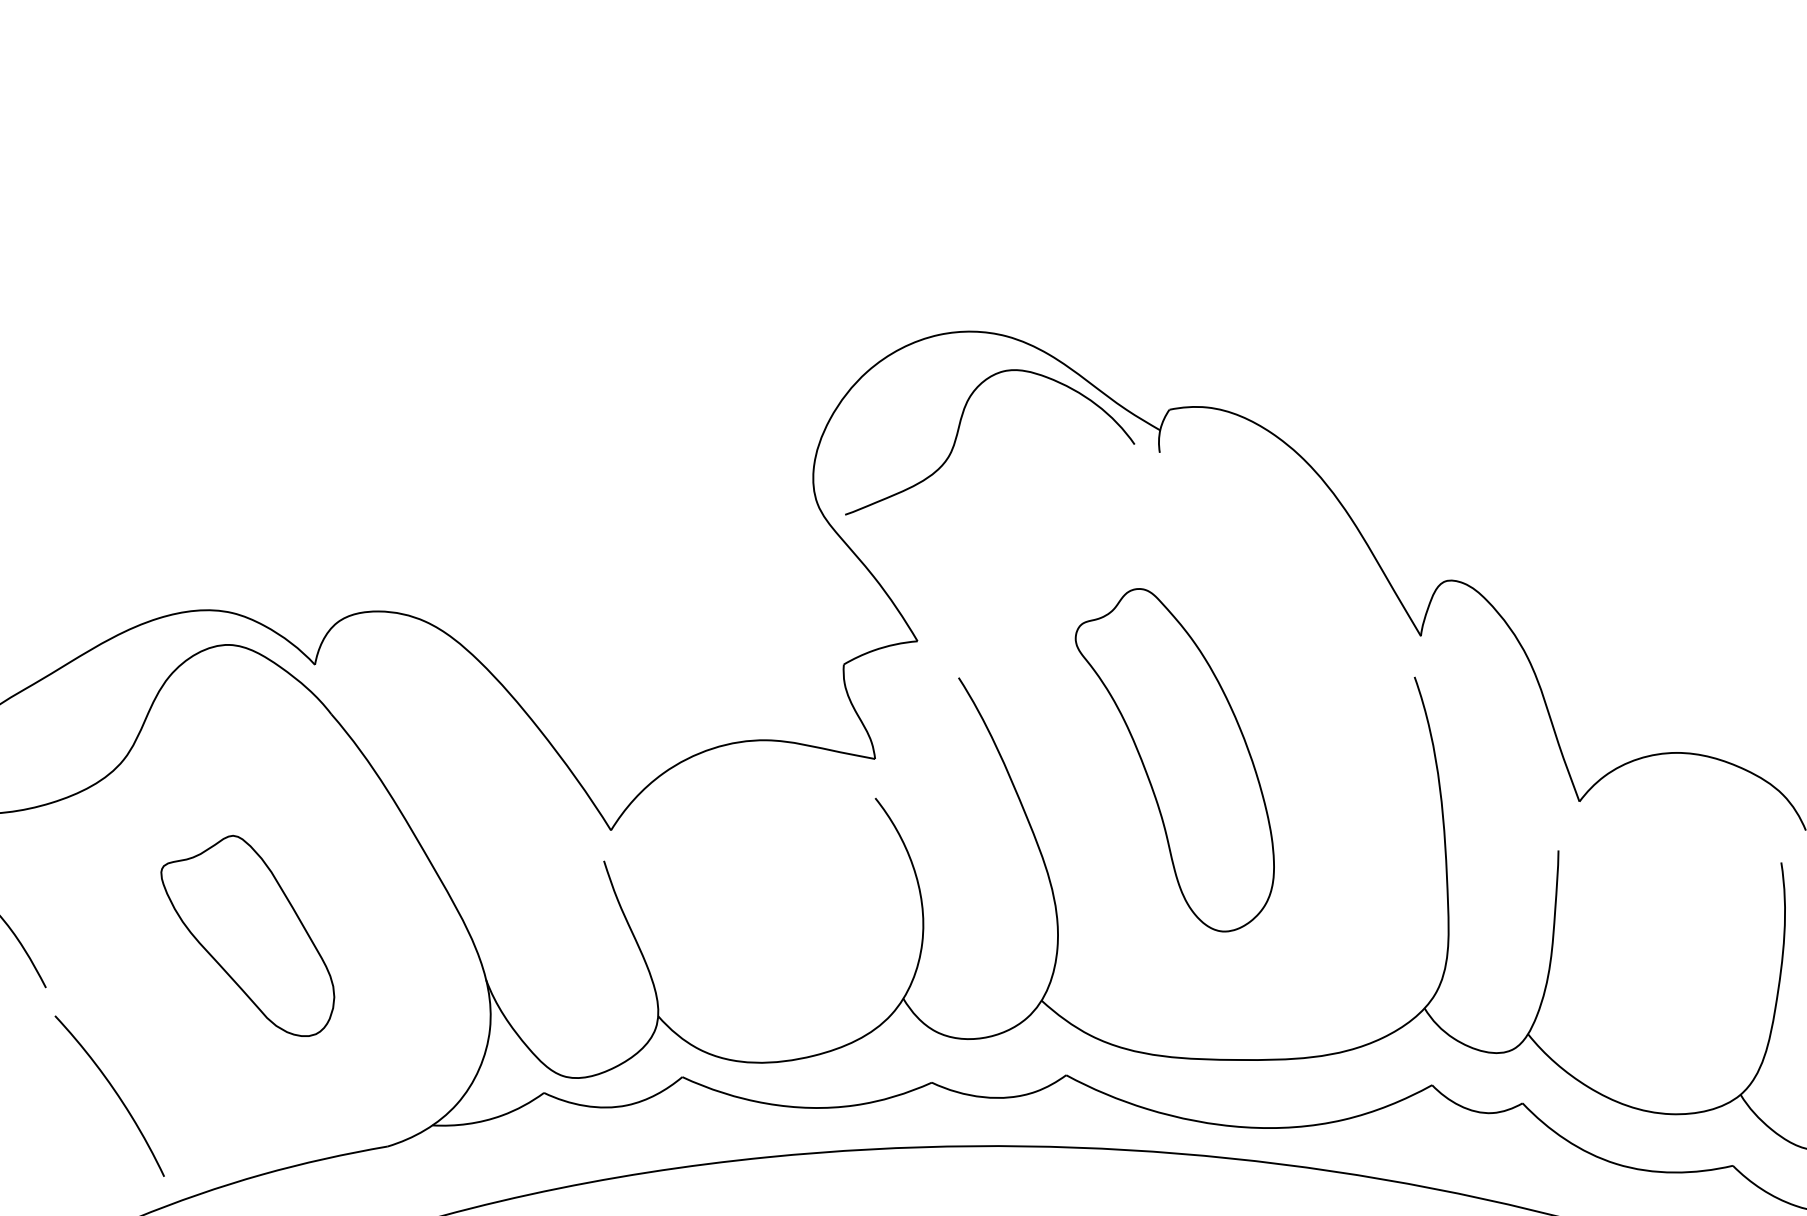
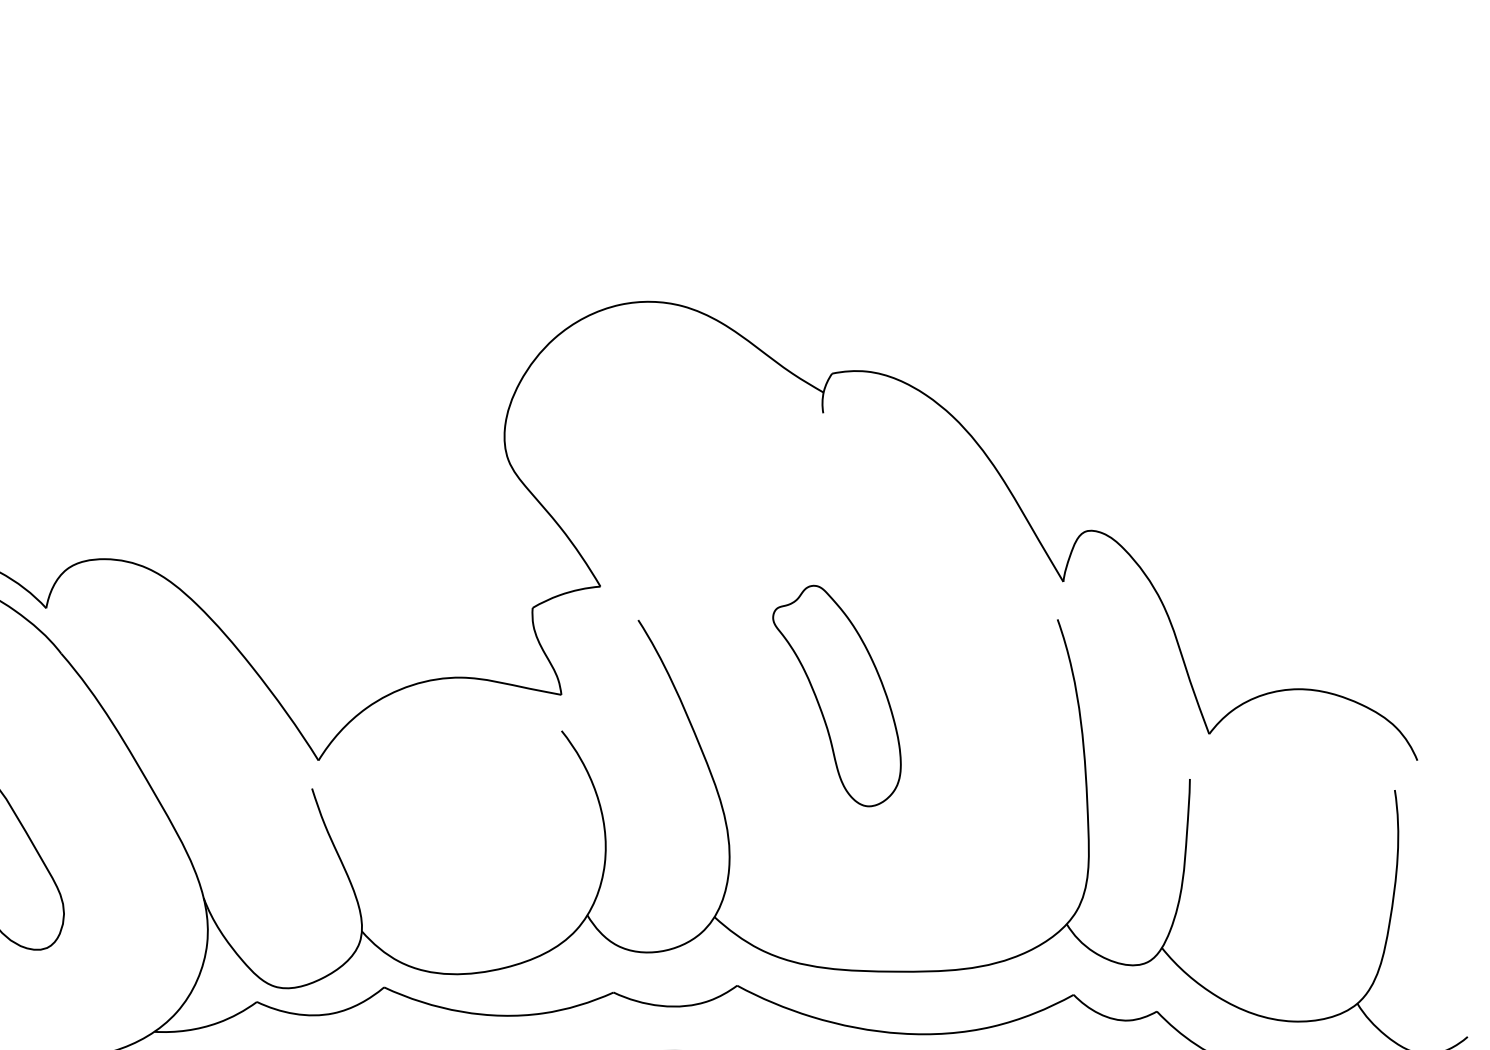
curve: (958, 434) -> (638, 396), removed
part: (1174, 760) -> (836, 696), size x0.7

